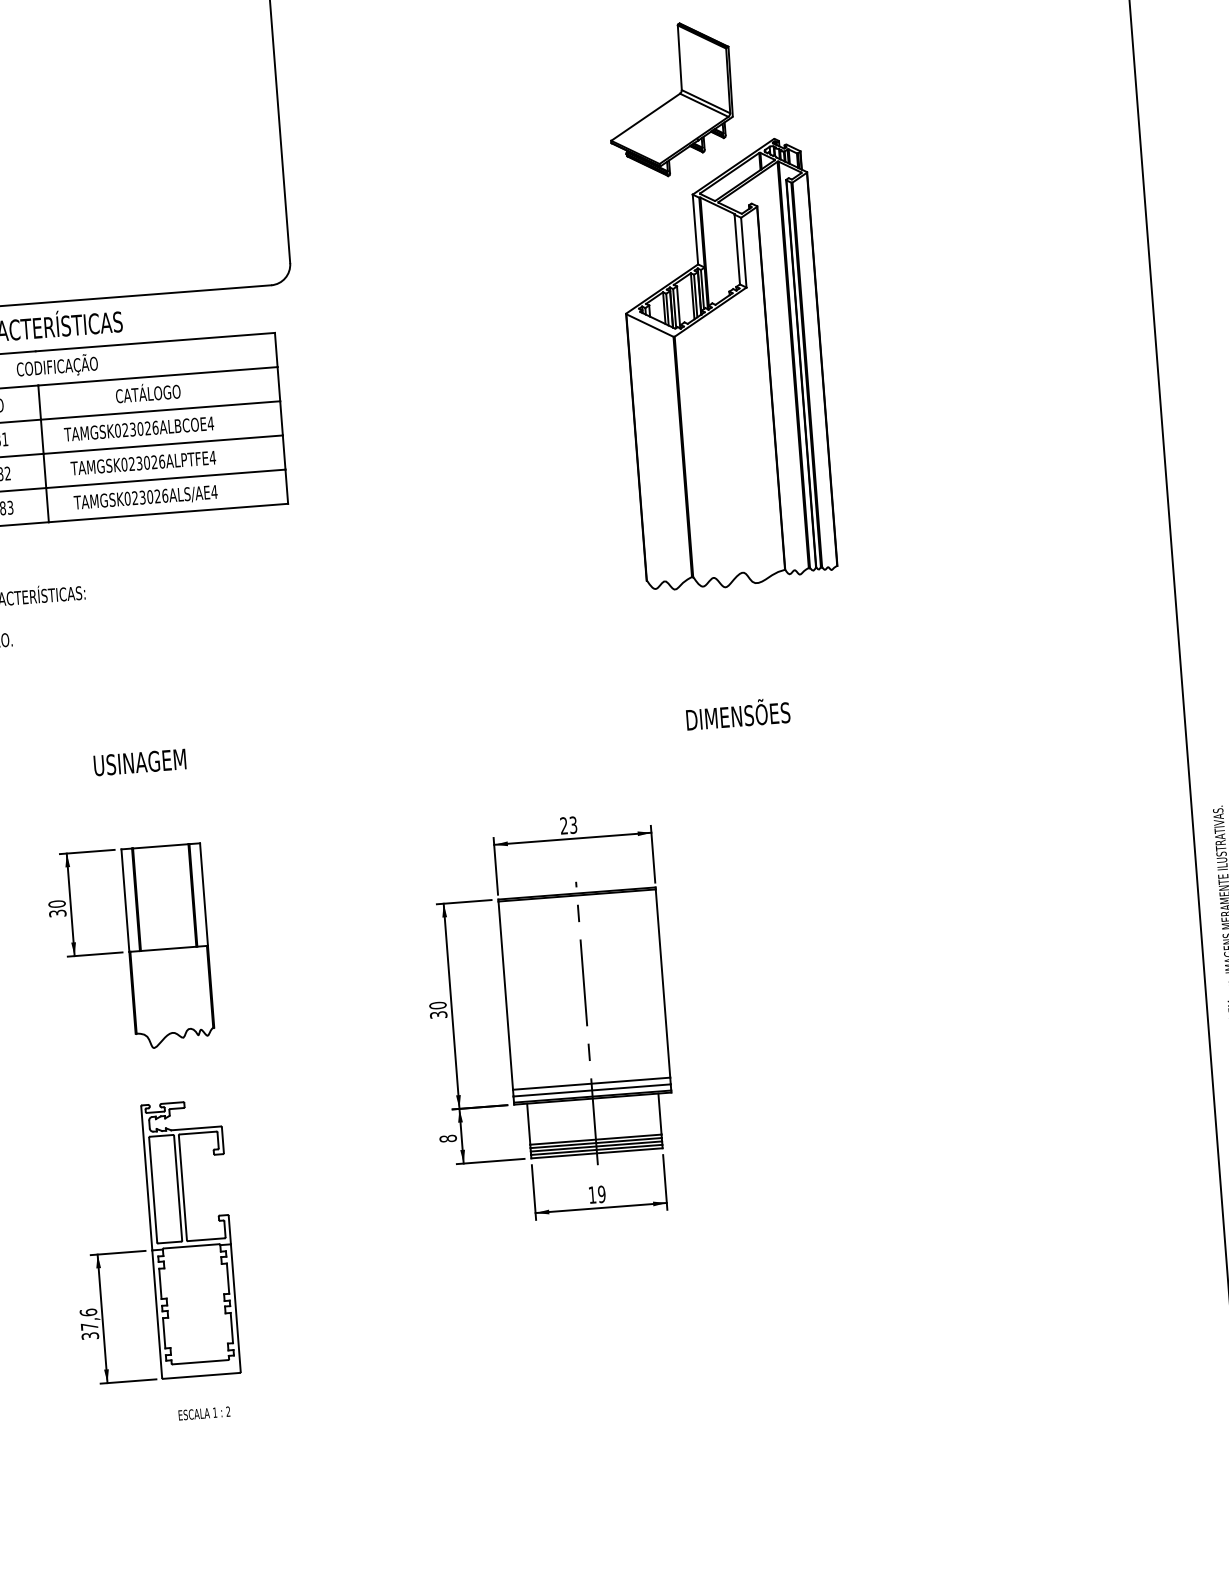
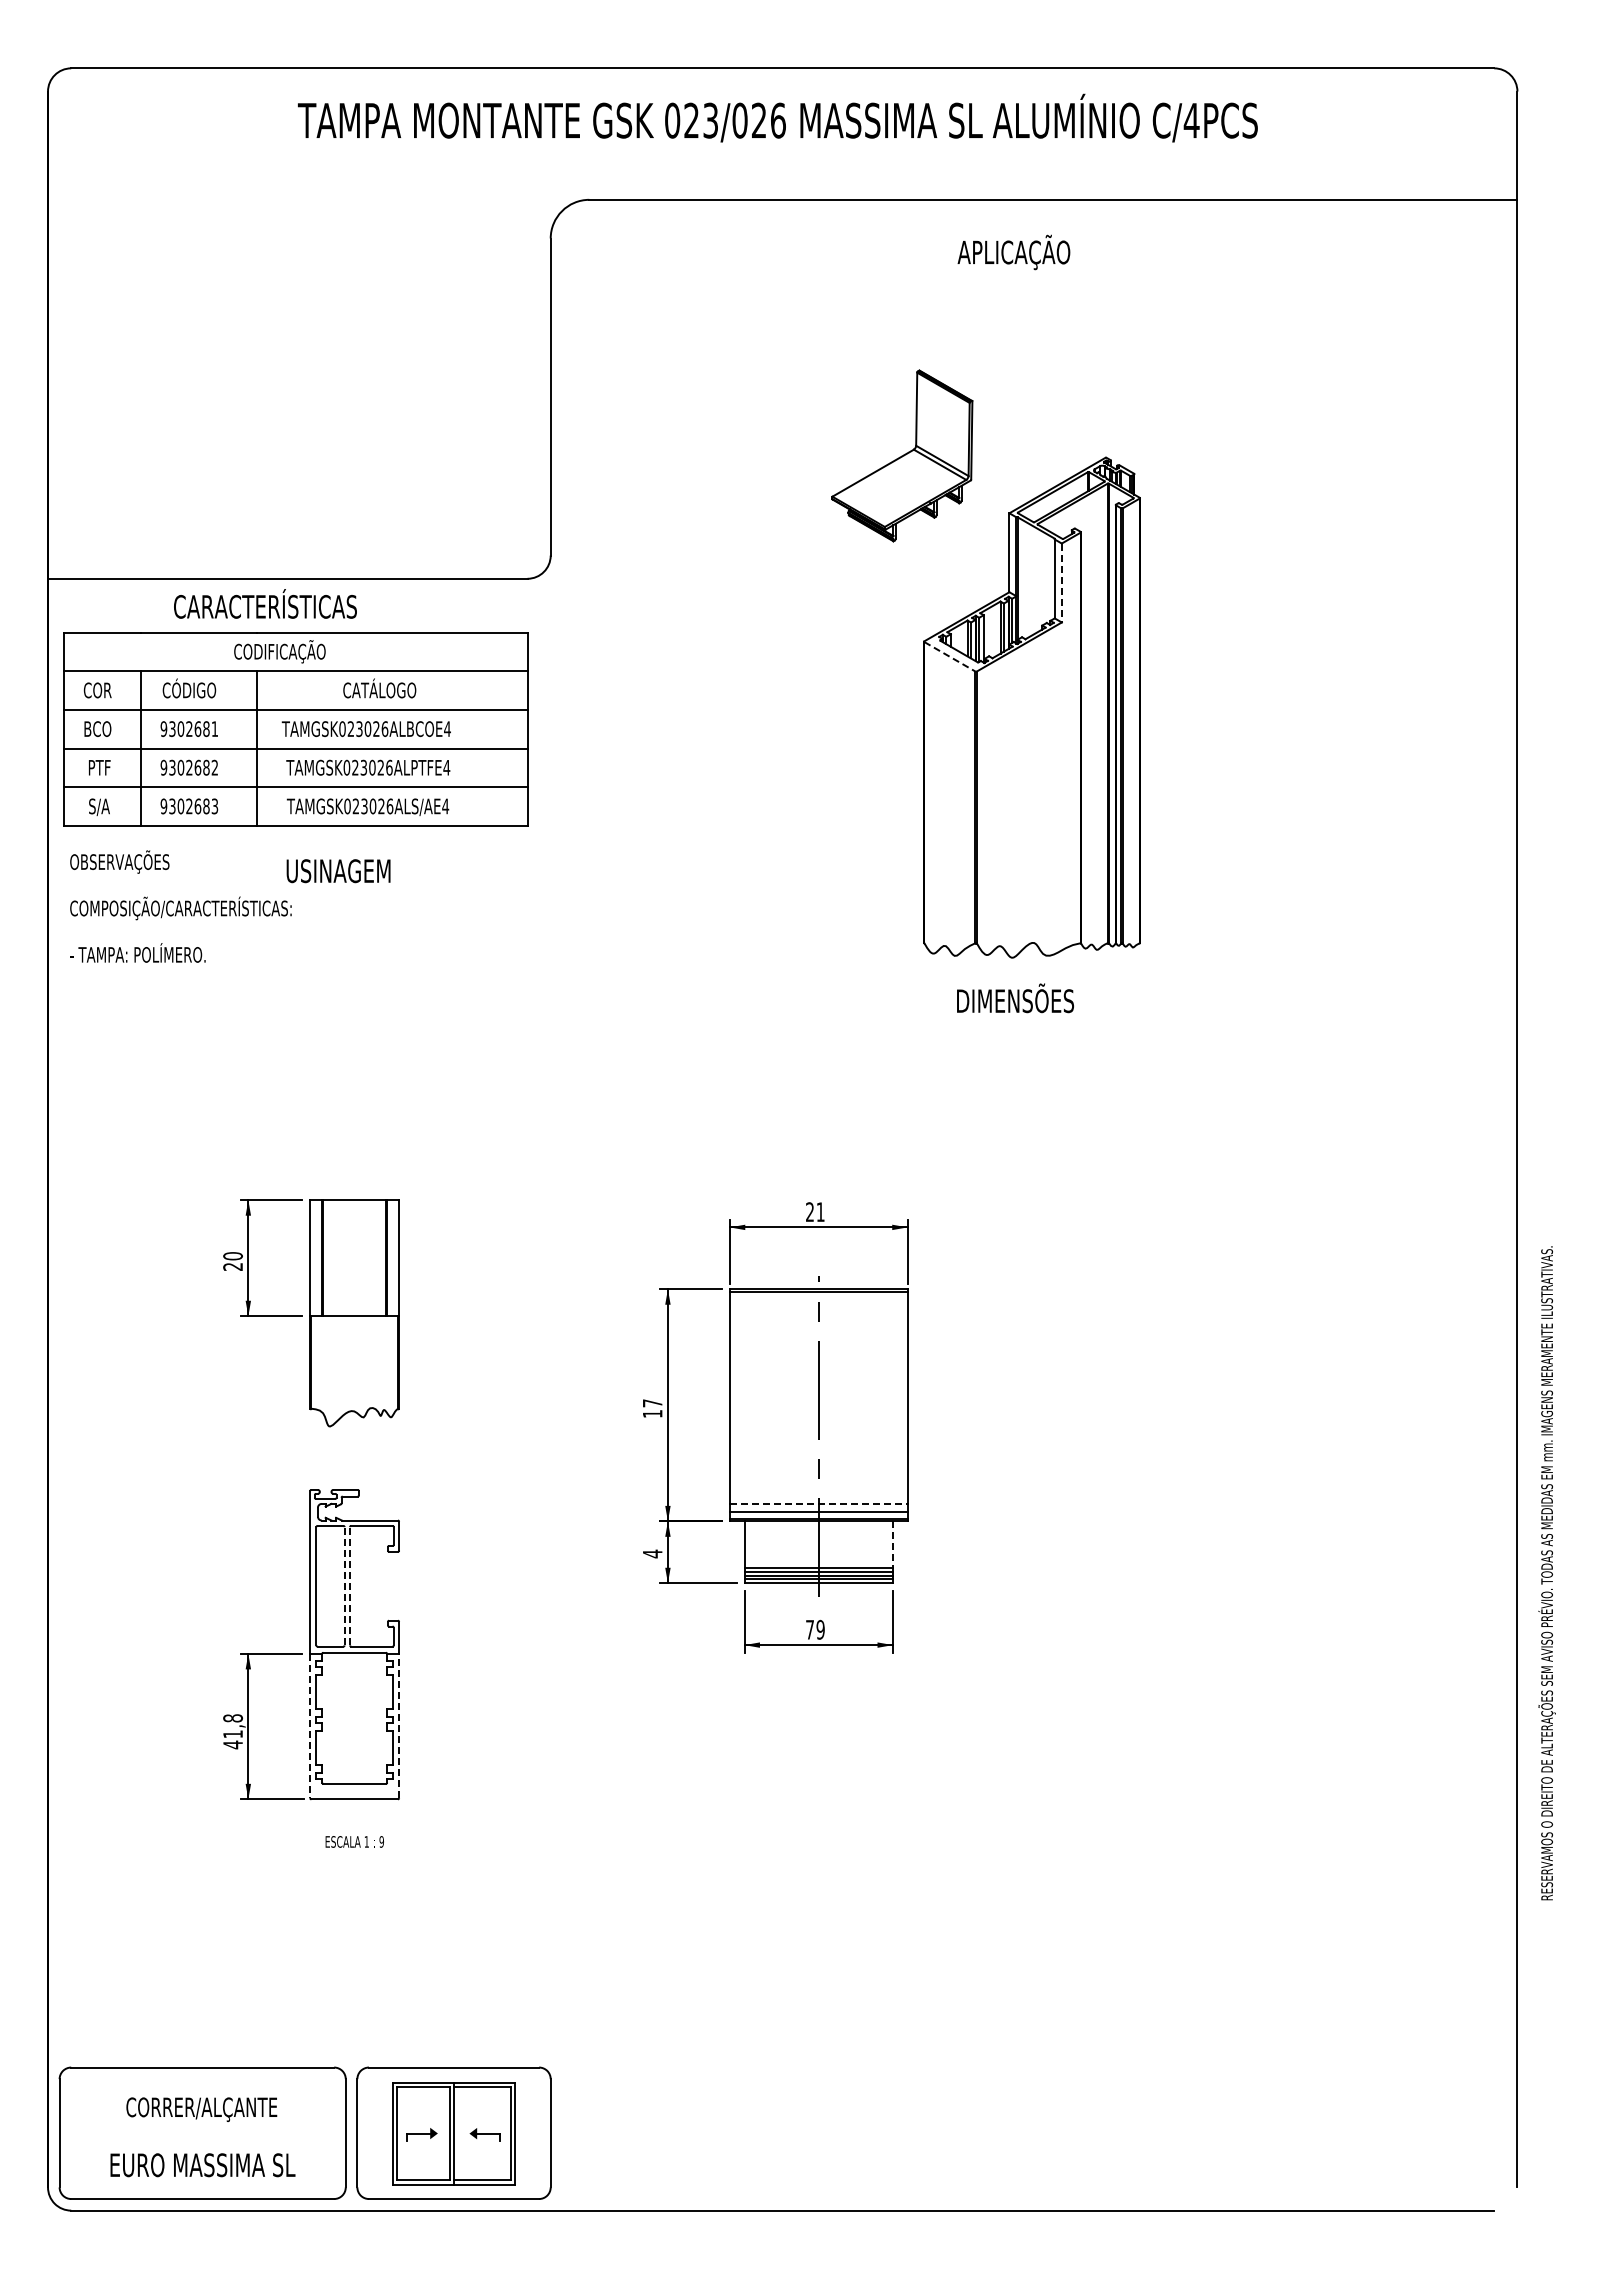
part: (670, 99) -> (902, 455), moved
line: (743, 253) -> (1061, 583), solid -> dashed
line: (650, 326) -> (950, 657), solid -> dashed
text: (738, 714) -> (1015, 998), moved
text: (139, 762) -> (338, 871), moved
text: (573, 825) -> (820, 1212), 23 -> 21
text: (58, 913) -> (233, 1266), 30 -> 20
text: (438, 1010) -> (652, 1408), 30 -> 17
line: (591, 1083) -> (818, 1504), solid -> dashed
line: (659, 1114) -> (892, 1545), solid -> dashed
text: (448, 1138) -> (652, 1553), 8 -> 4
line: (177, 1187) -> (344, 1585), solid -> dashed
line: (183, 1187) -> (350, 1585), solid -> dashed
text: (591, 1194) -> (809, 1629), 19 -> 79
line: (236, 1307) -> (399, 1725), solid -> dashed
line: (157, 1314) -> (310, 1726), solid -> dashed
text: (89, 1324) -> (233, 1731), 37,6 -> 41,8
text: (228, 1411) -> (381, 1841), 2 -> 9

